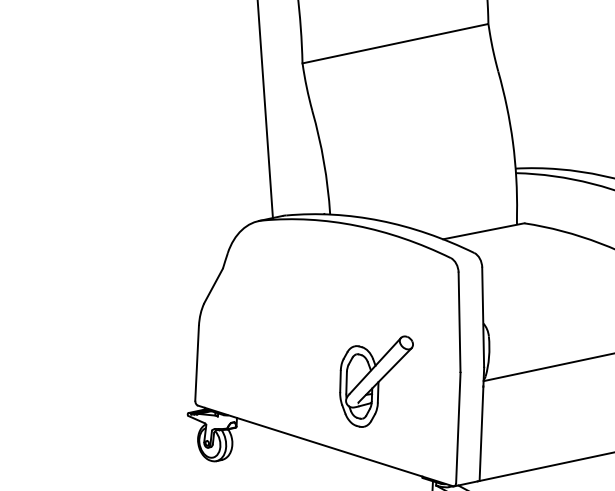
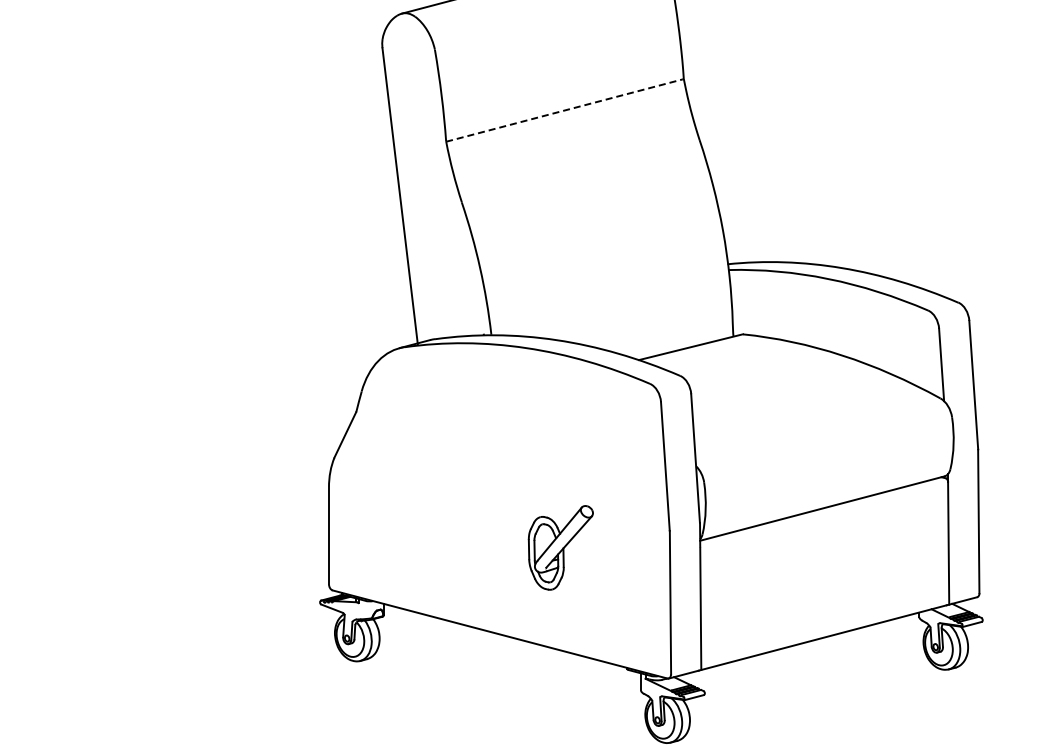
line: (395, 43) -> (564, 110), solid -> dashed
part: (375, 381) -> (560, 547), size x0.7

